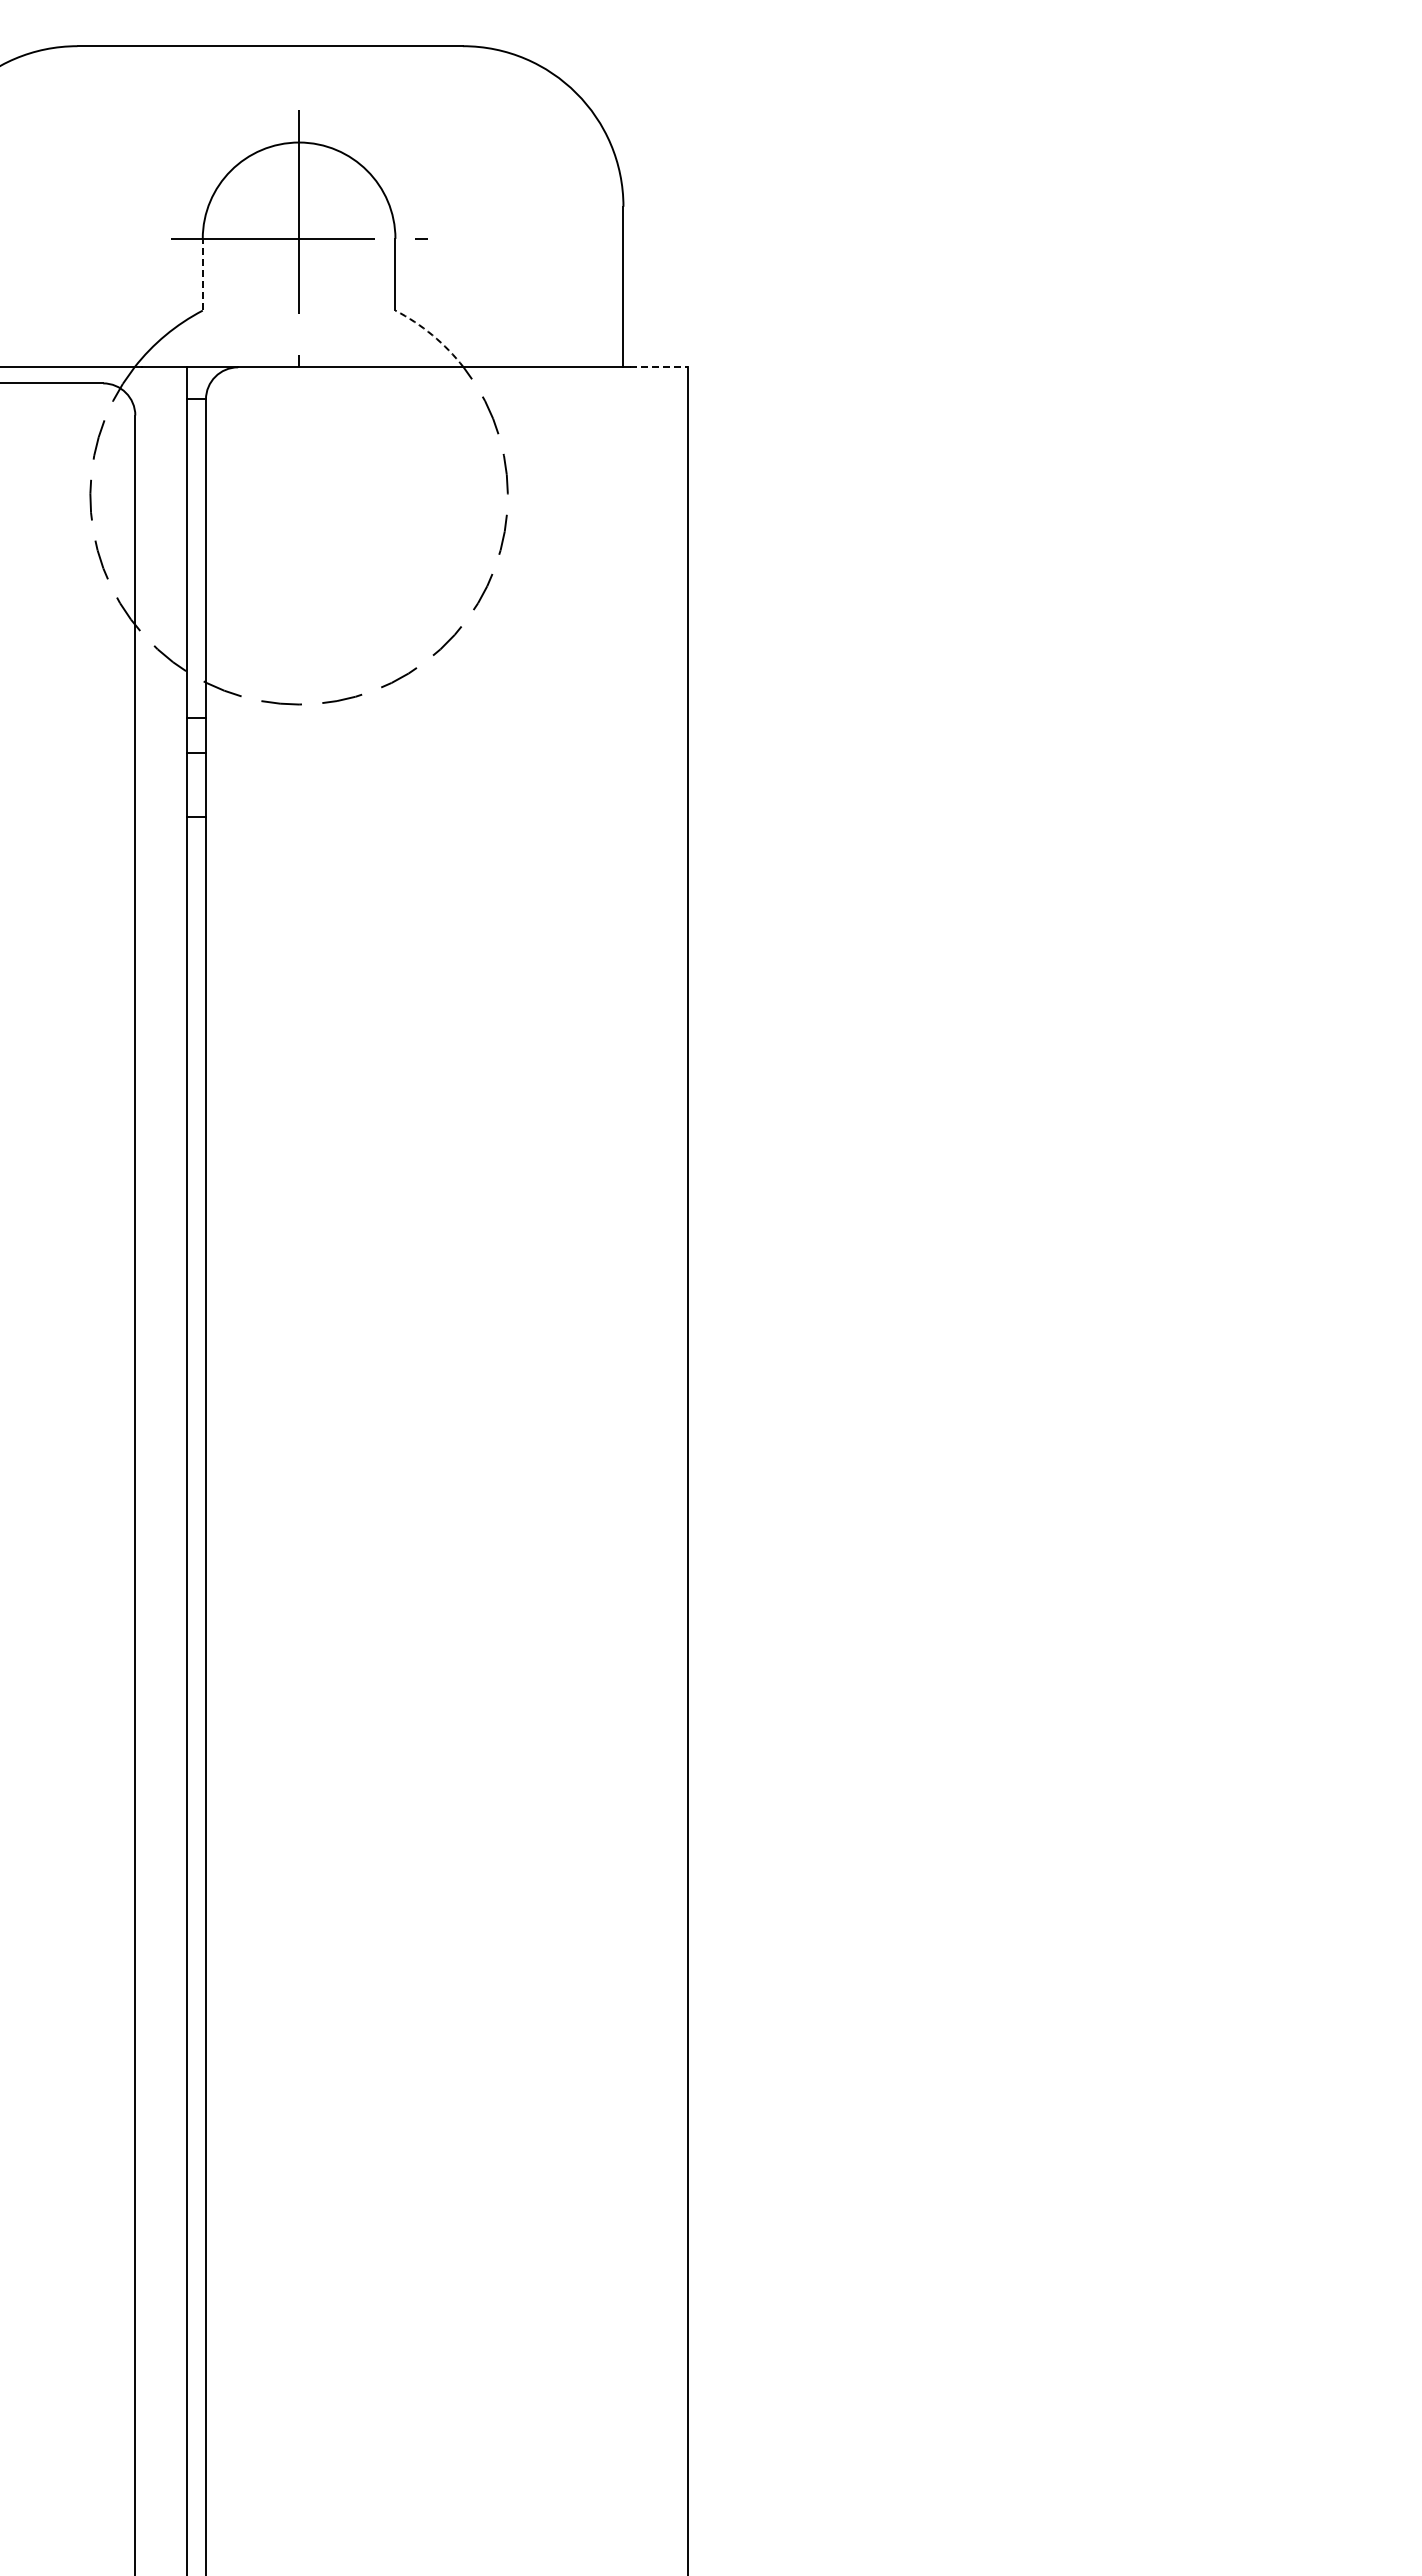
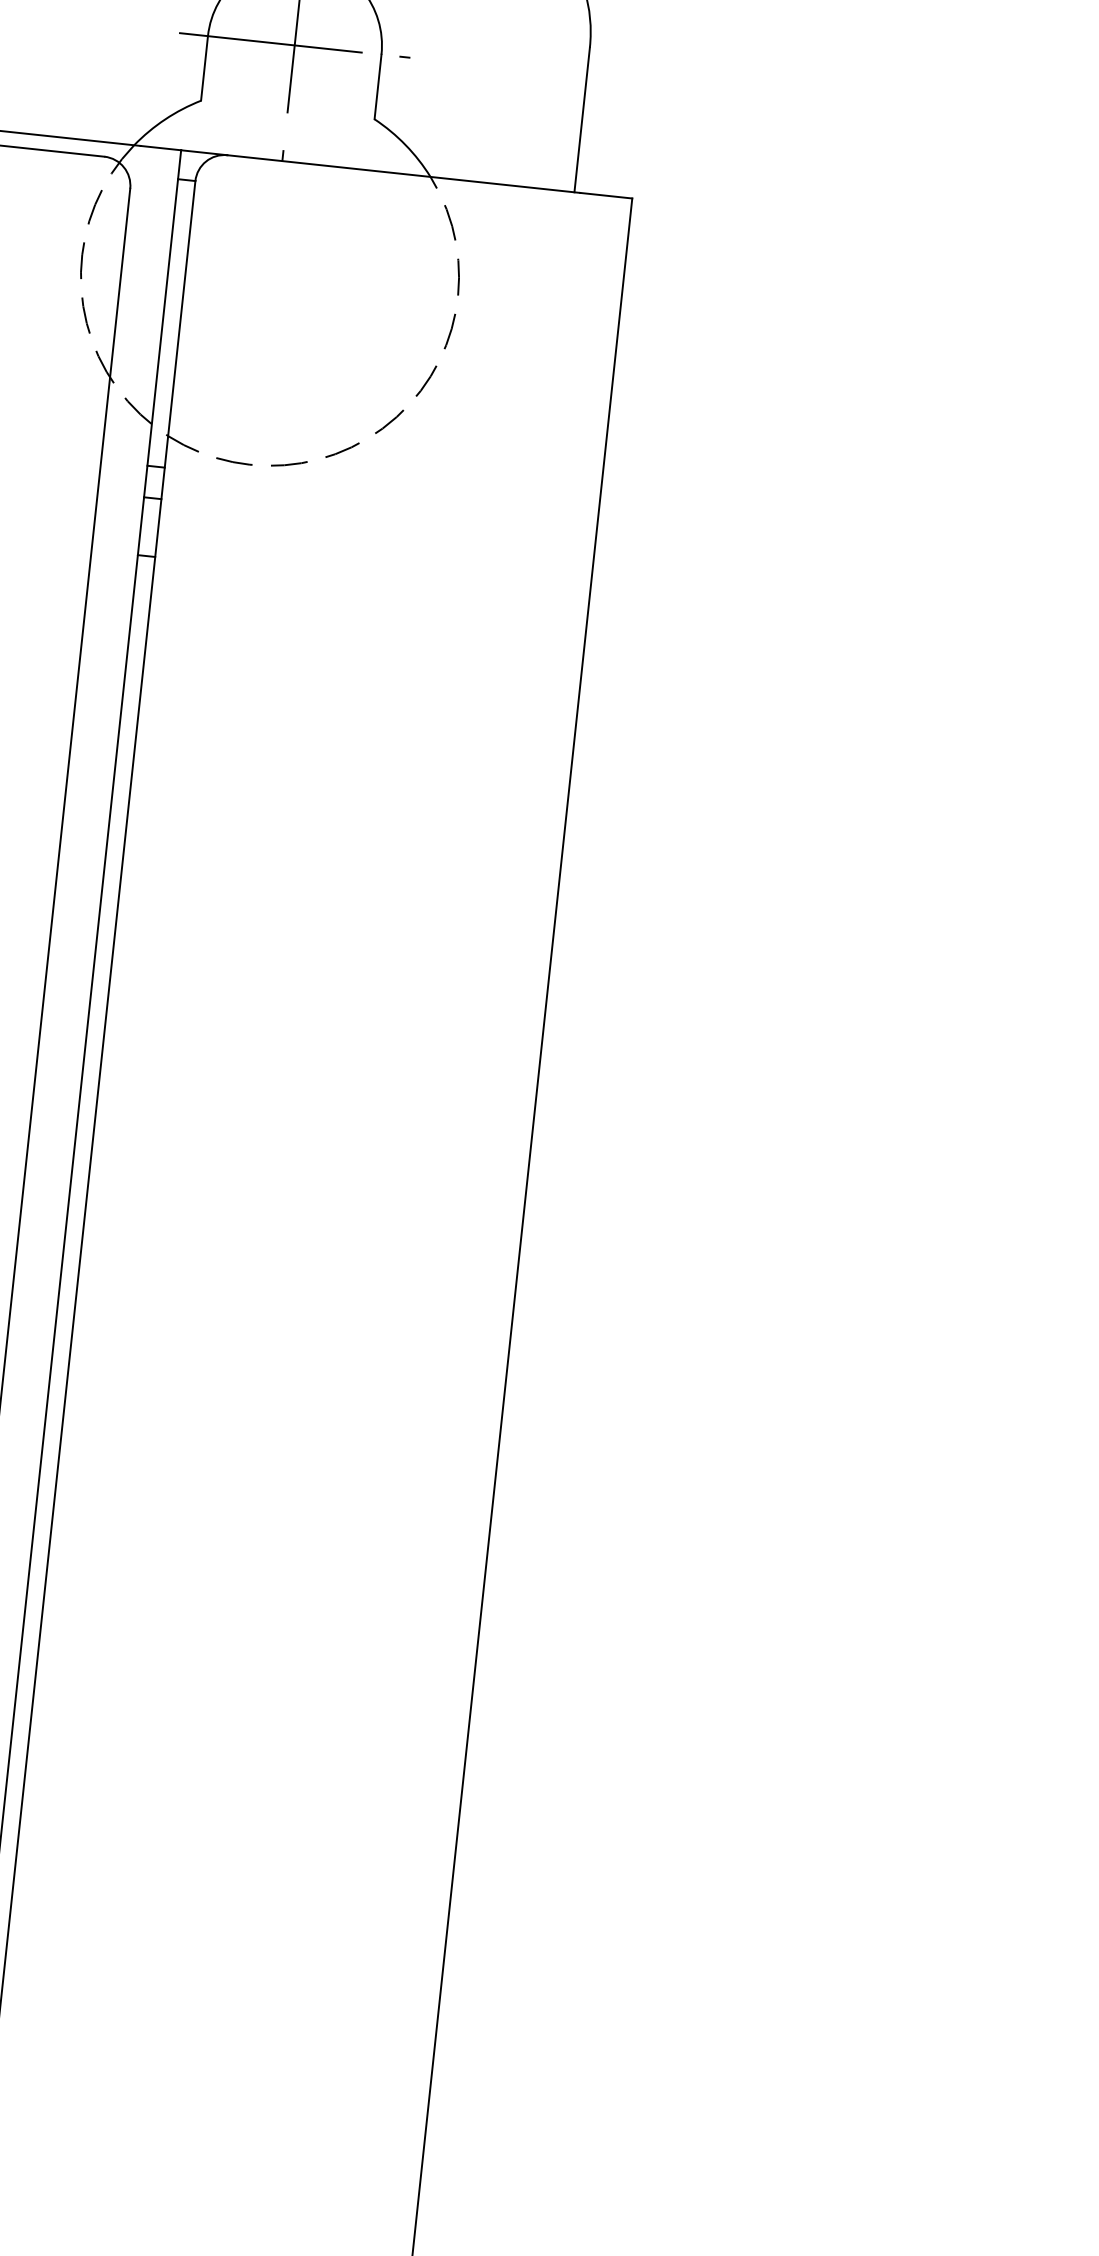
line: (202, 274) -> (204, 68), dashed -> solid
arc: (432, 335) -> (405, 145), dashed -> solid
line: (658, 367) -> (605, 195), dashed -> solid

